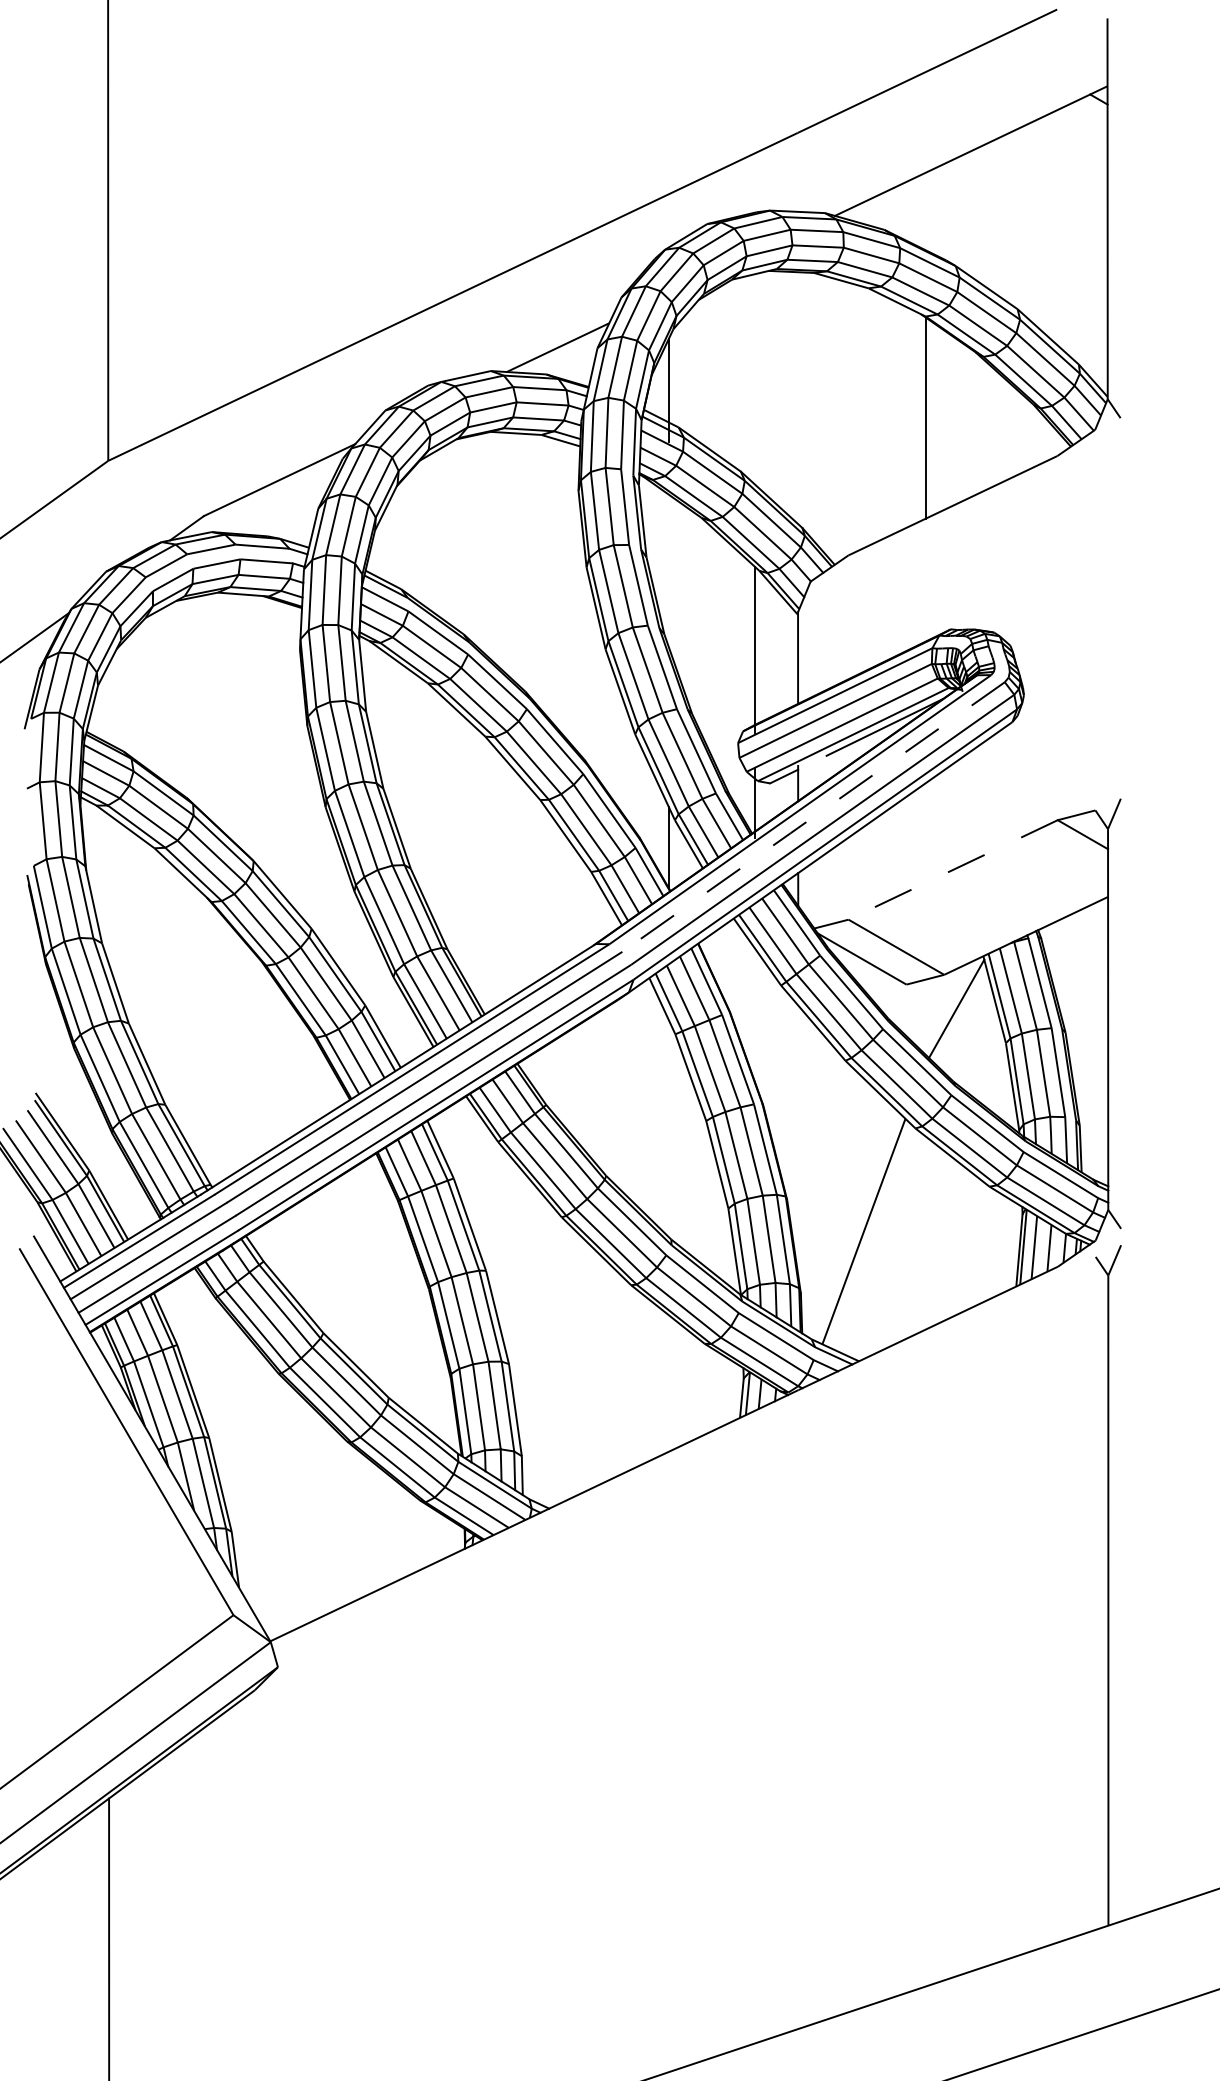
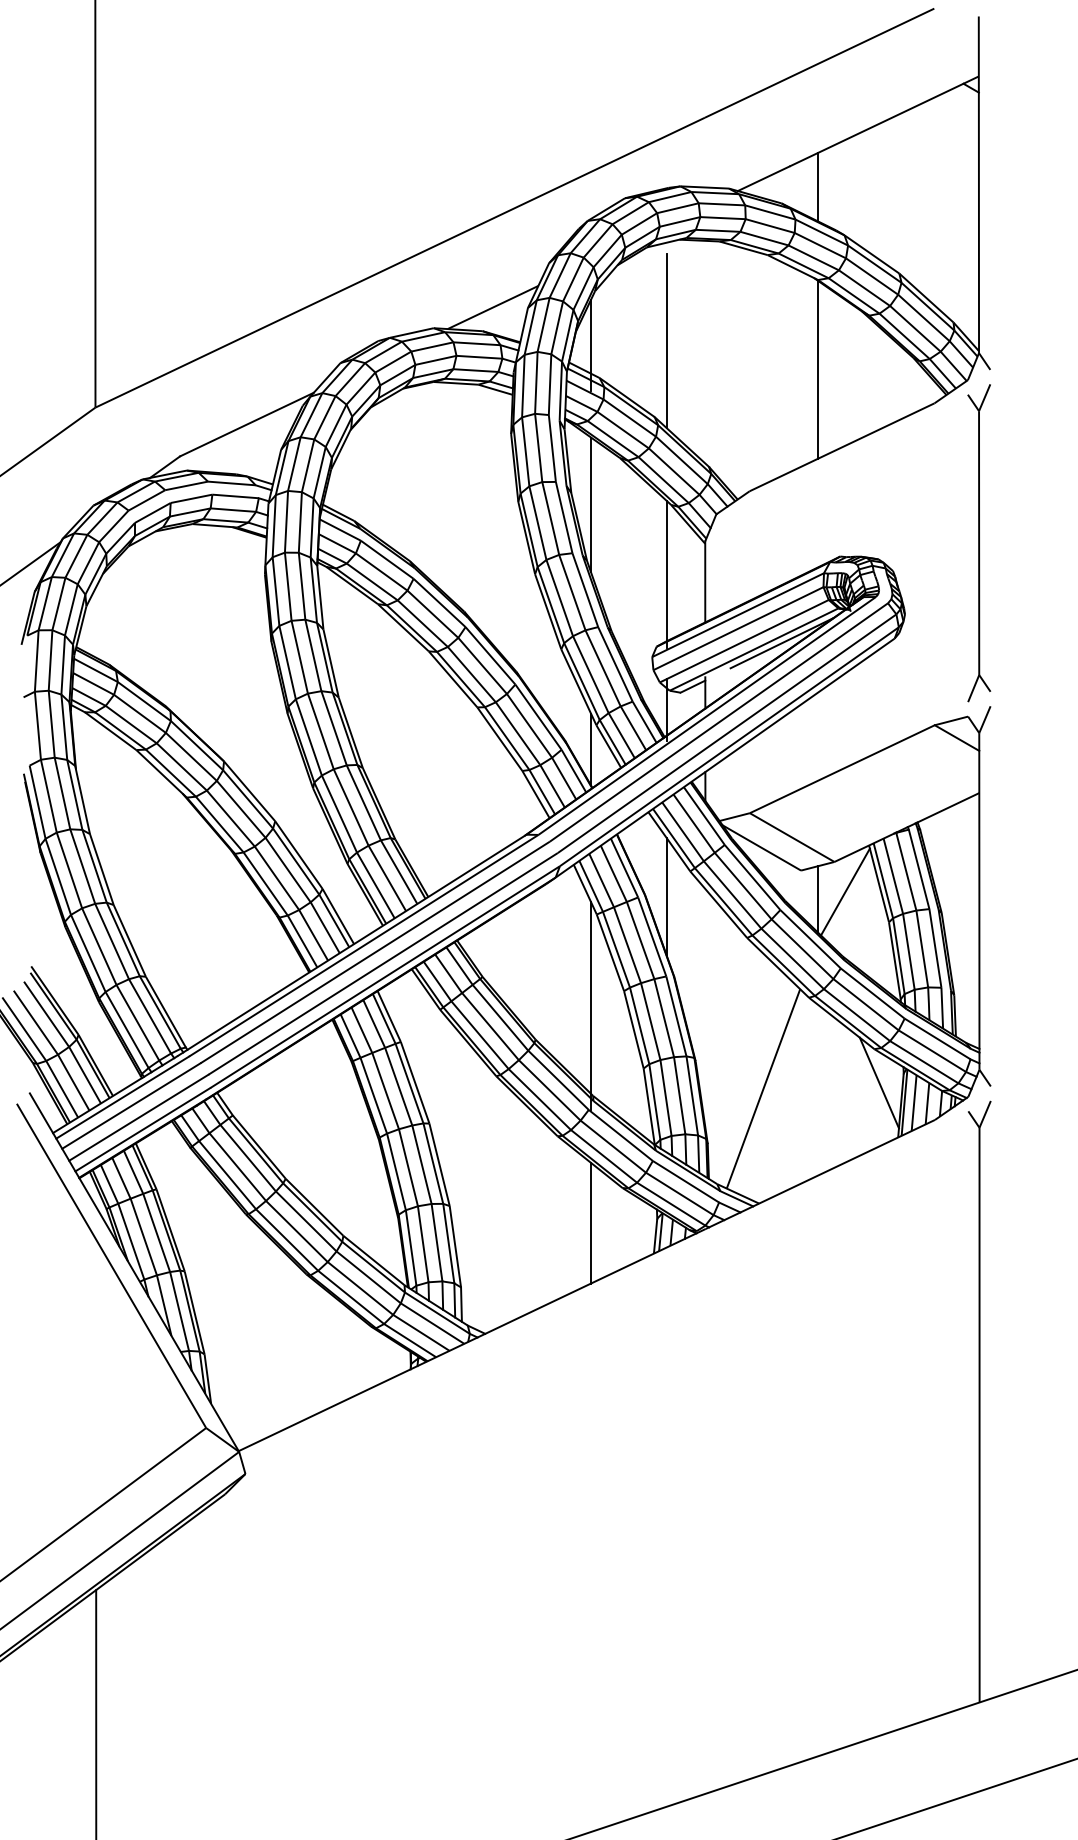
line: (925, 211) -> (817, 187), added
line: (754, 385) -> (666, 340), added
line: (668, 570) -> (590, 504), added
part: (1107, 614) -> (978, 543), added
line: (813, 817) -> (718, 722), dashed -> solid
line: (952, 870) -> (841, 769), dashed -> solid
line: (754, 1014) -> (666, 897), added
line: (925, 1016) -> (817, 898), added
line: (668, 1137) -> (590, 1005), added
line: (994, 1224) -> (878, 1082), added
line: (668, 1383) -> (590, 1223), added

